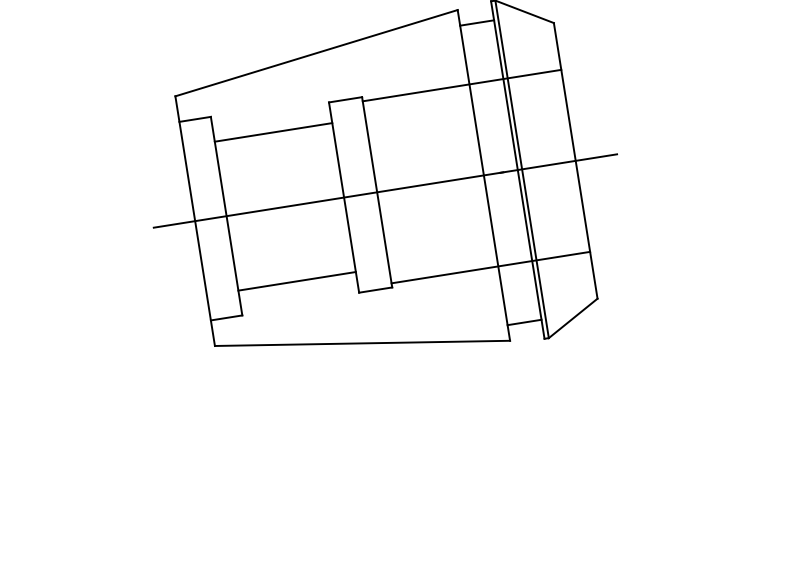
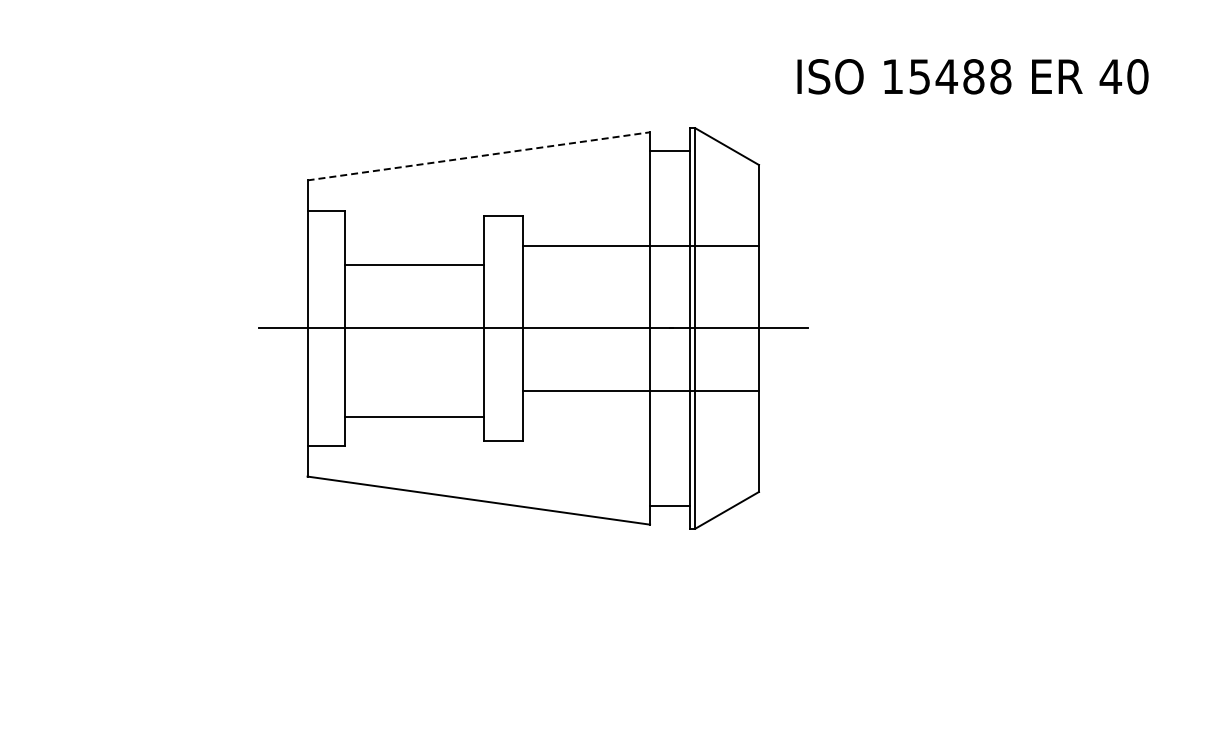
line: (316, 53) -> (478, 156), solid -> dashed
line: (461, 85) -> (640, 245), moved
line: (273, 132) -> (414, 265), moved
line: (490, 267) -> (640, 391), moved

